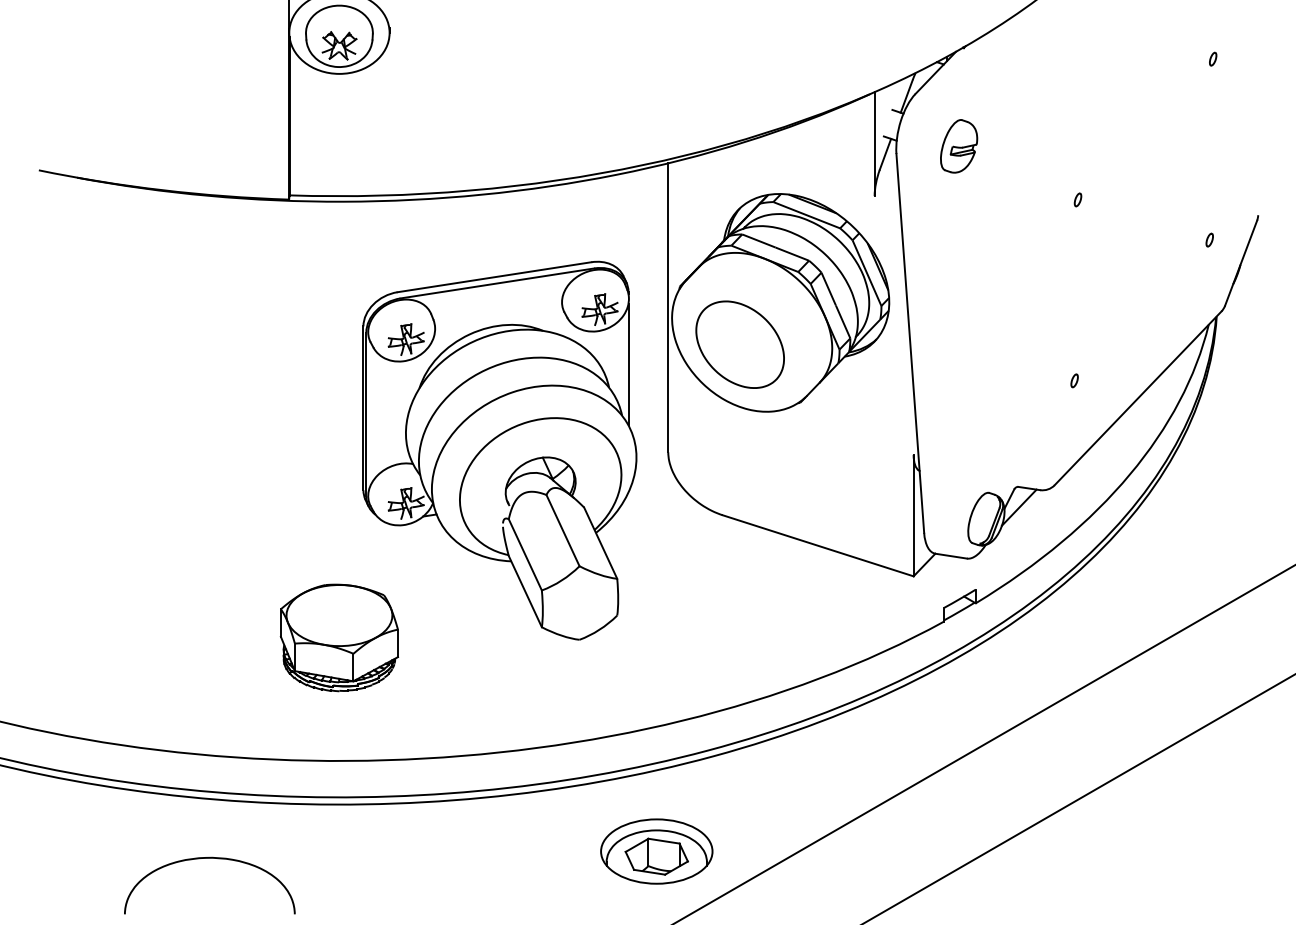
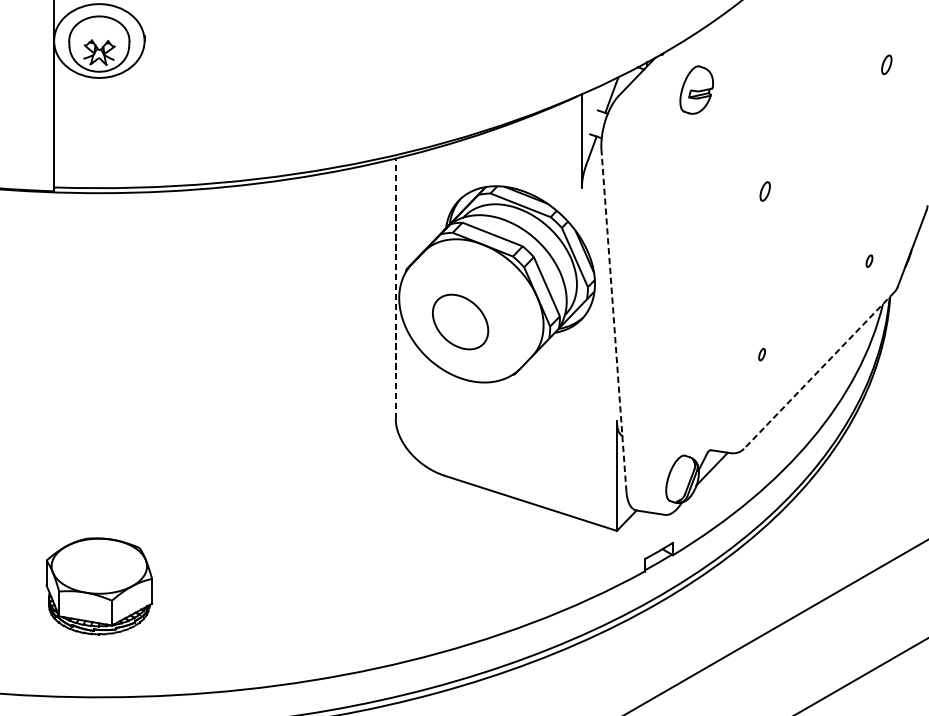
part: (1213, 58) -> (887, 64), size x1.6
part: (959, 146) -> (697, 90), moved
part: (1077, 199) -> (764, 191), size x1.6
part: (1209, 239) -> (869, 260), moved
line: (668, 307) -> (395, 288), solid -> dashed
line: (910, 343) -> (614, 320), solid -> dashed
part: (739, 344) -> (459, 321), size x0.7
line: (1137, 398) -> (818, 370), solid -> dashed
part: (499, 450) -> (243, 417), removed

